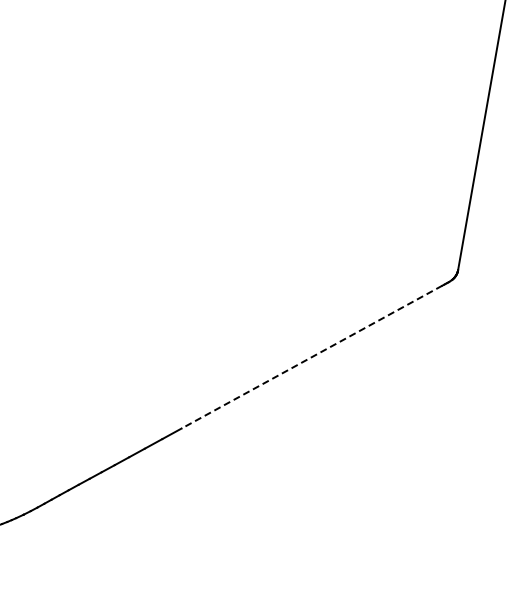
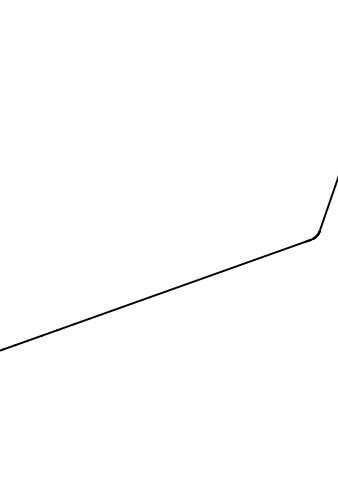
line: (311, 357) -> (189, 283), dashed -> solid

